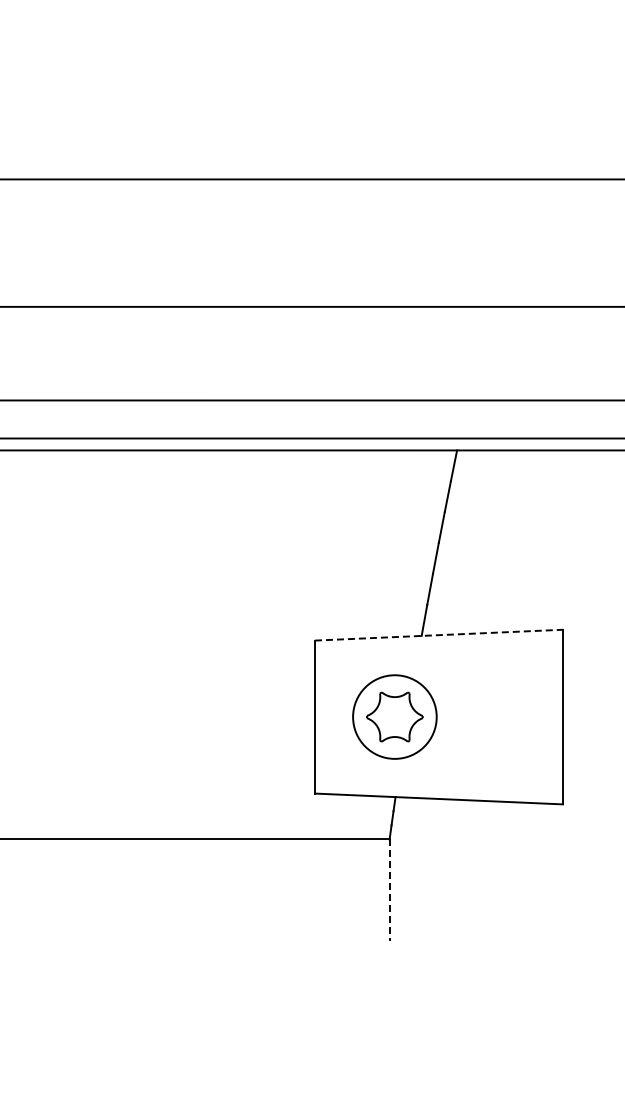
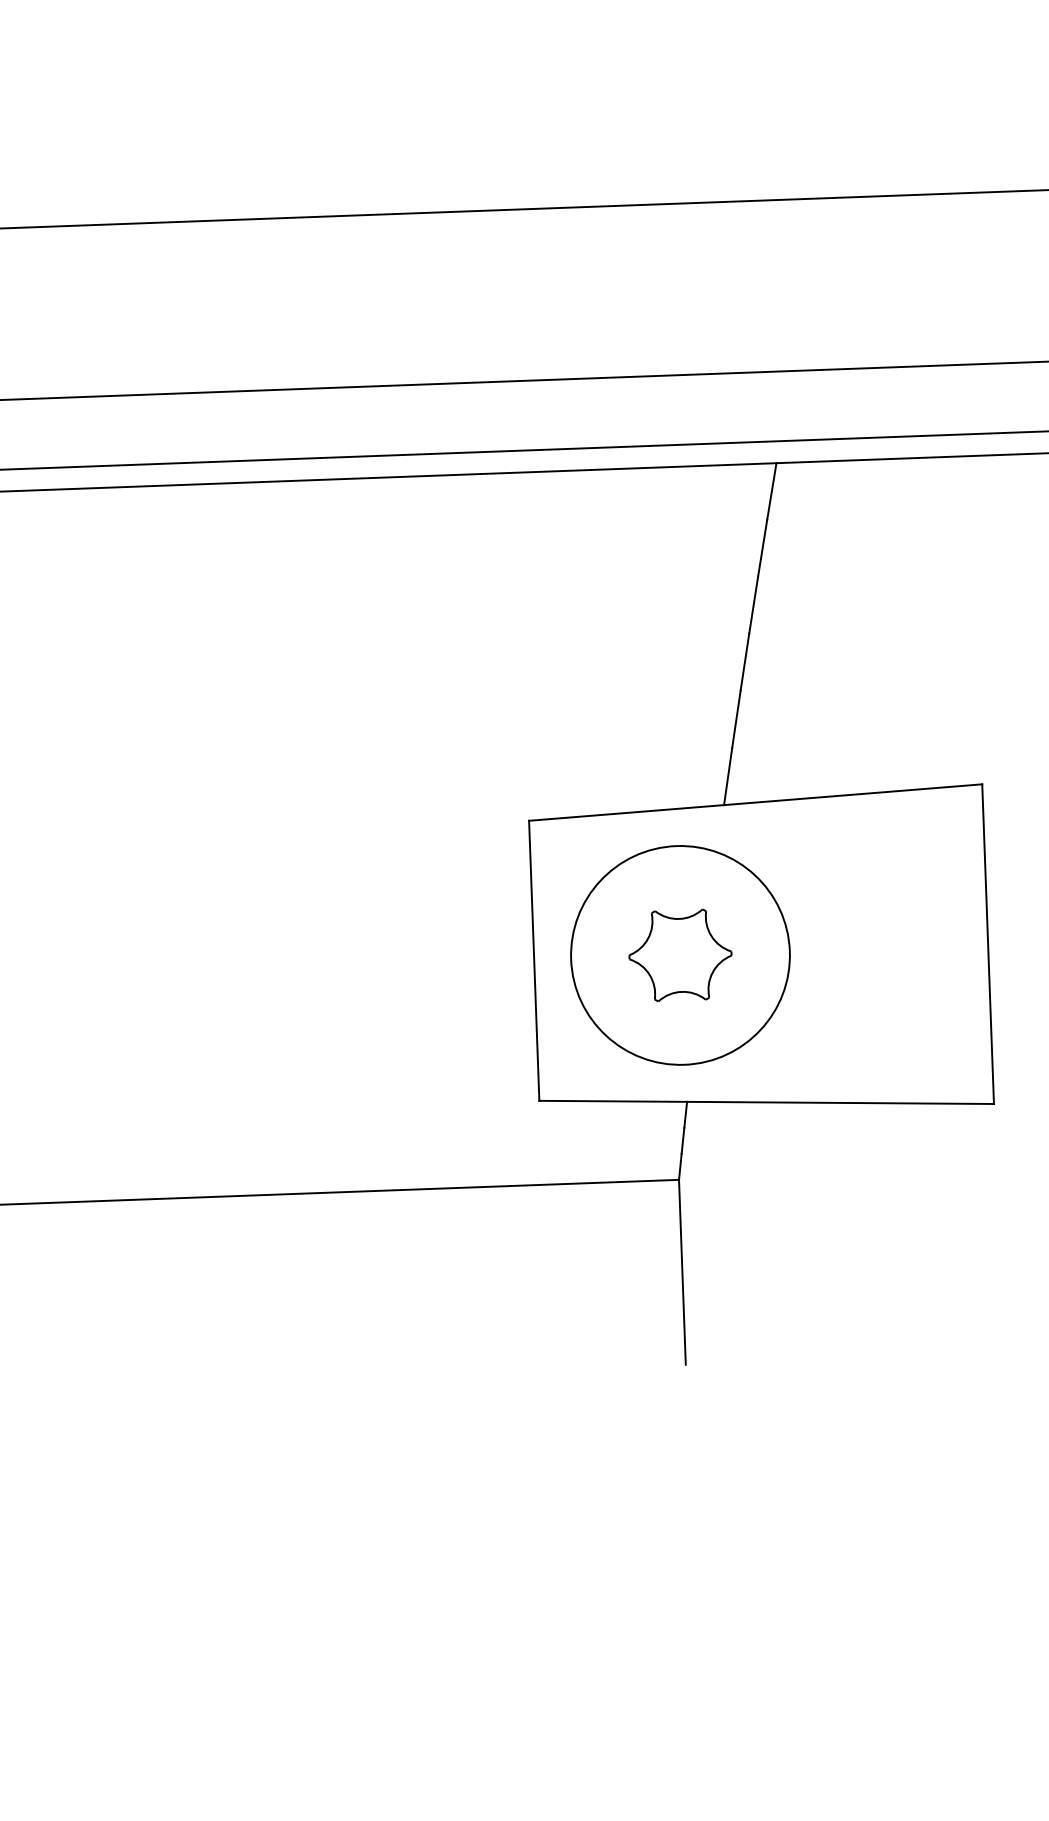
line: (439, 635) -> (756, 803), dashed -> solid
circle: (394, 716) -> (679, 954), size x1.43
line: (389, 889) -> (682, 1271), dashed -> solid

